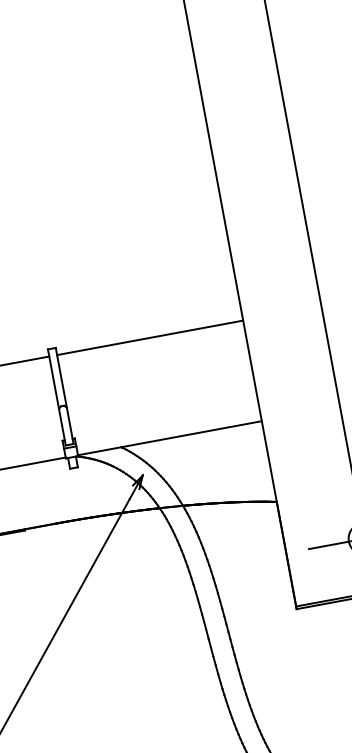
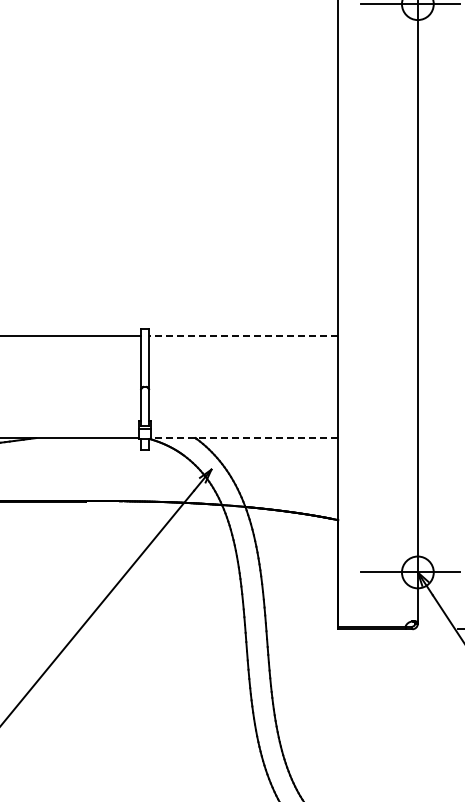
line: (149, 337) -> (243, 335), solid -> dashed
line: (169, 438) -> (244, 438), solid -> dashed

